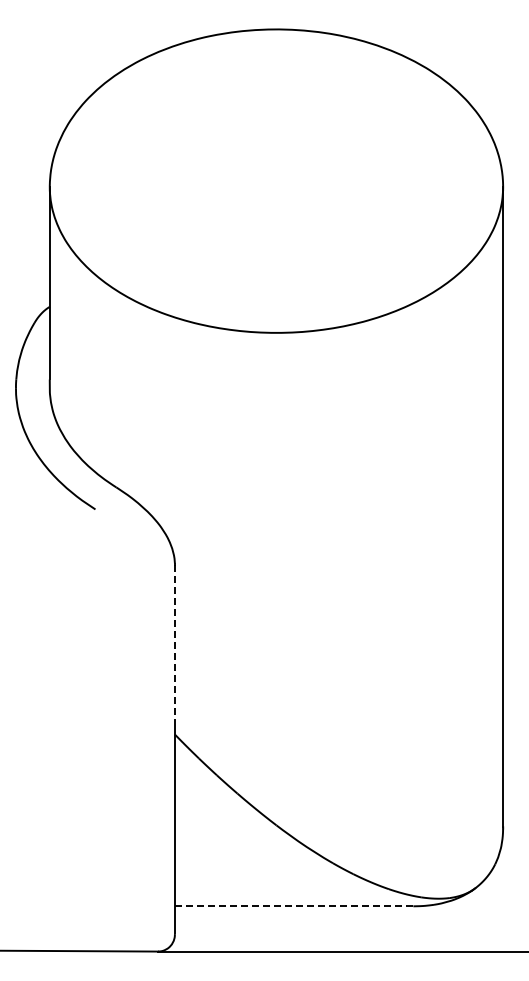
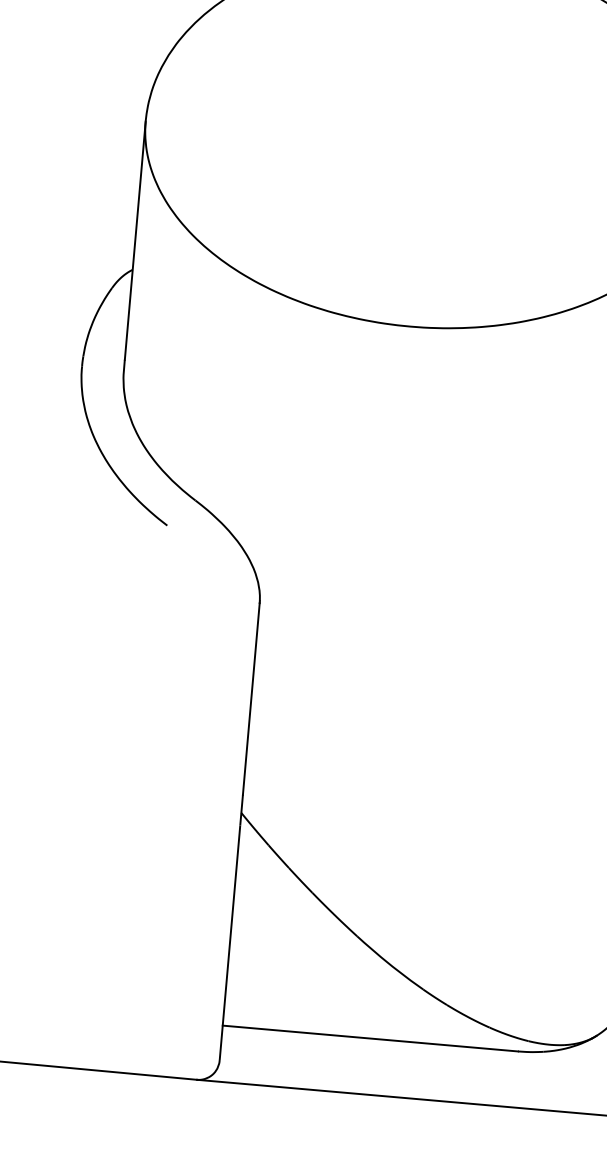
line: (174, 642) -> (250, 698), dashed -> solid
line: (293, 906) -> (369, 1038), dashed -> solid

